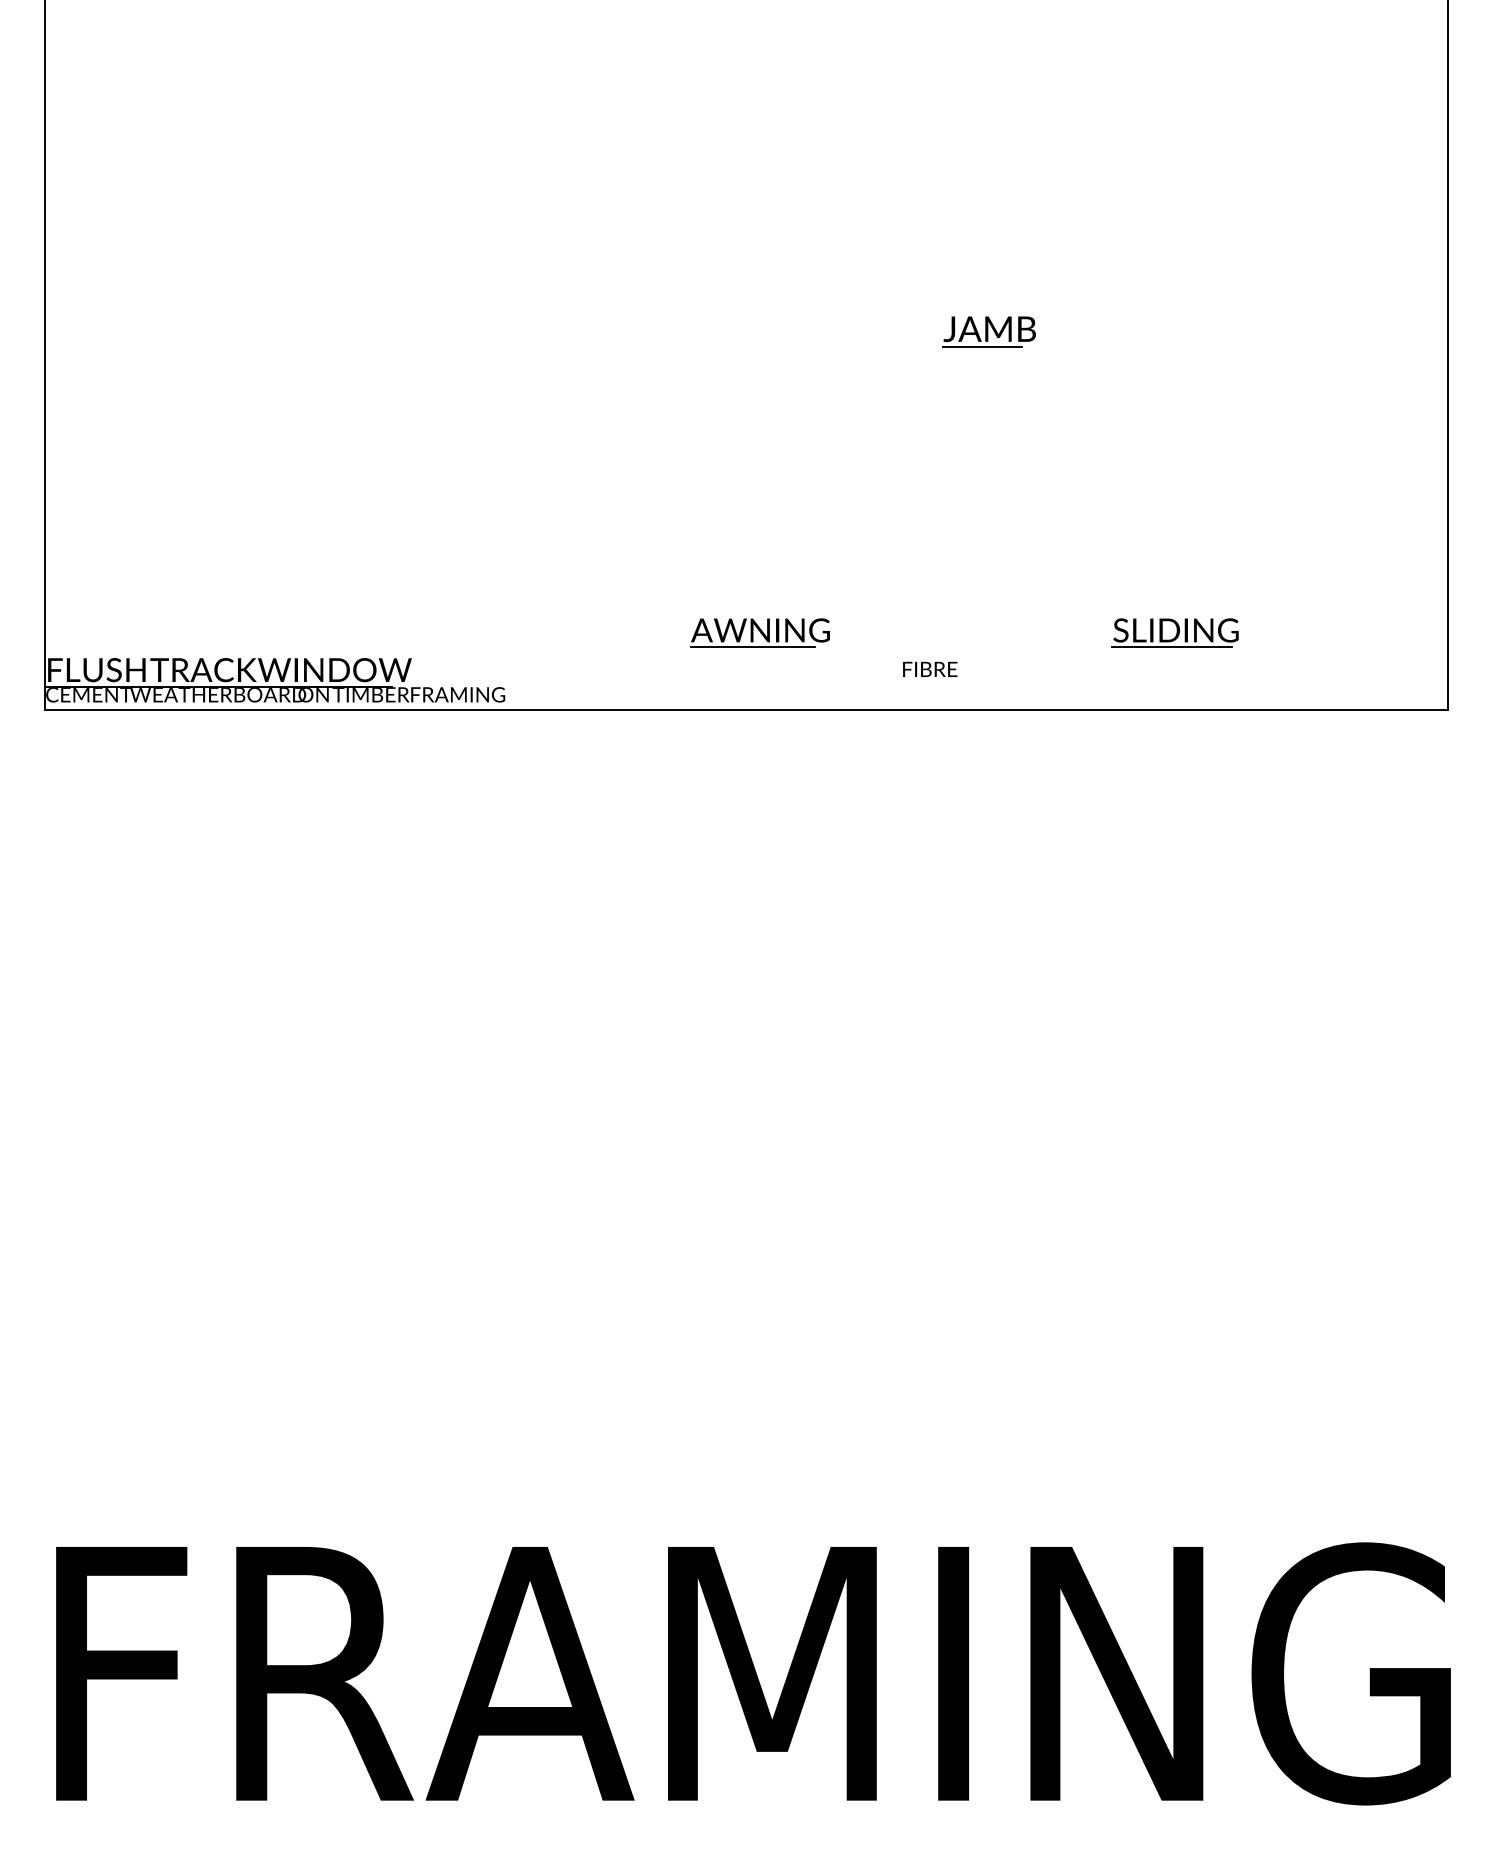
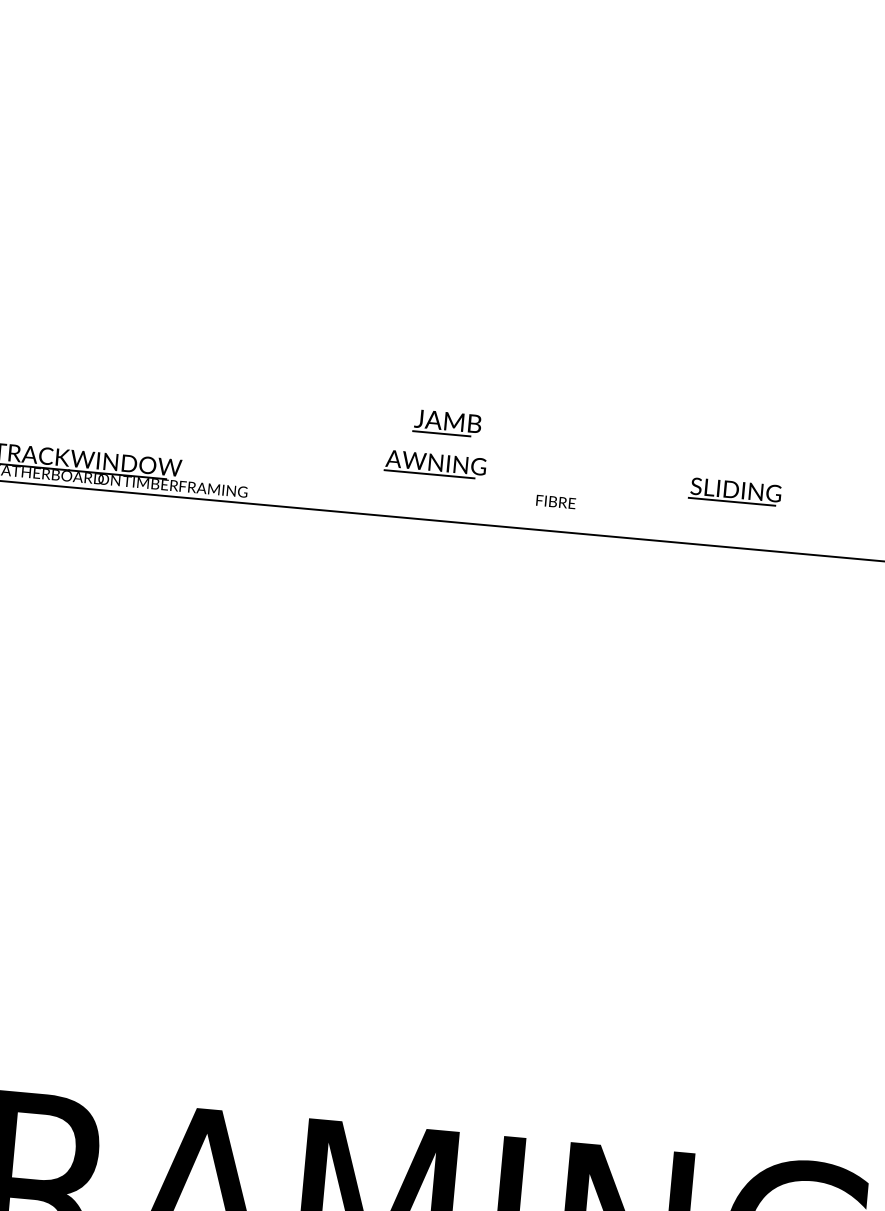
part: (988, 331) -> (446, 422), moved

